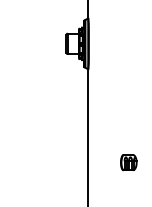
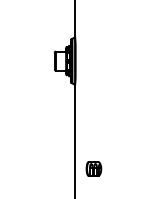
part: (128, 162) -> (93, 168), moved

